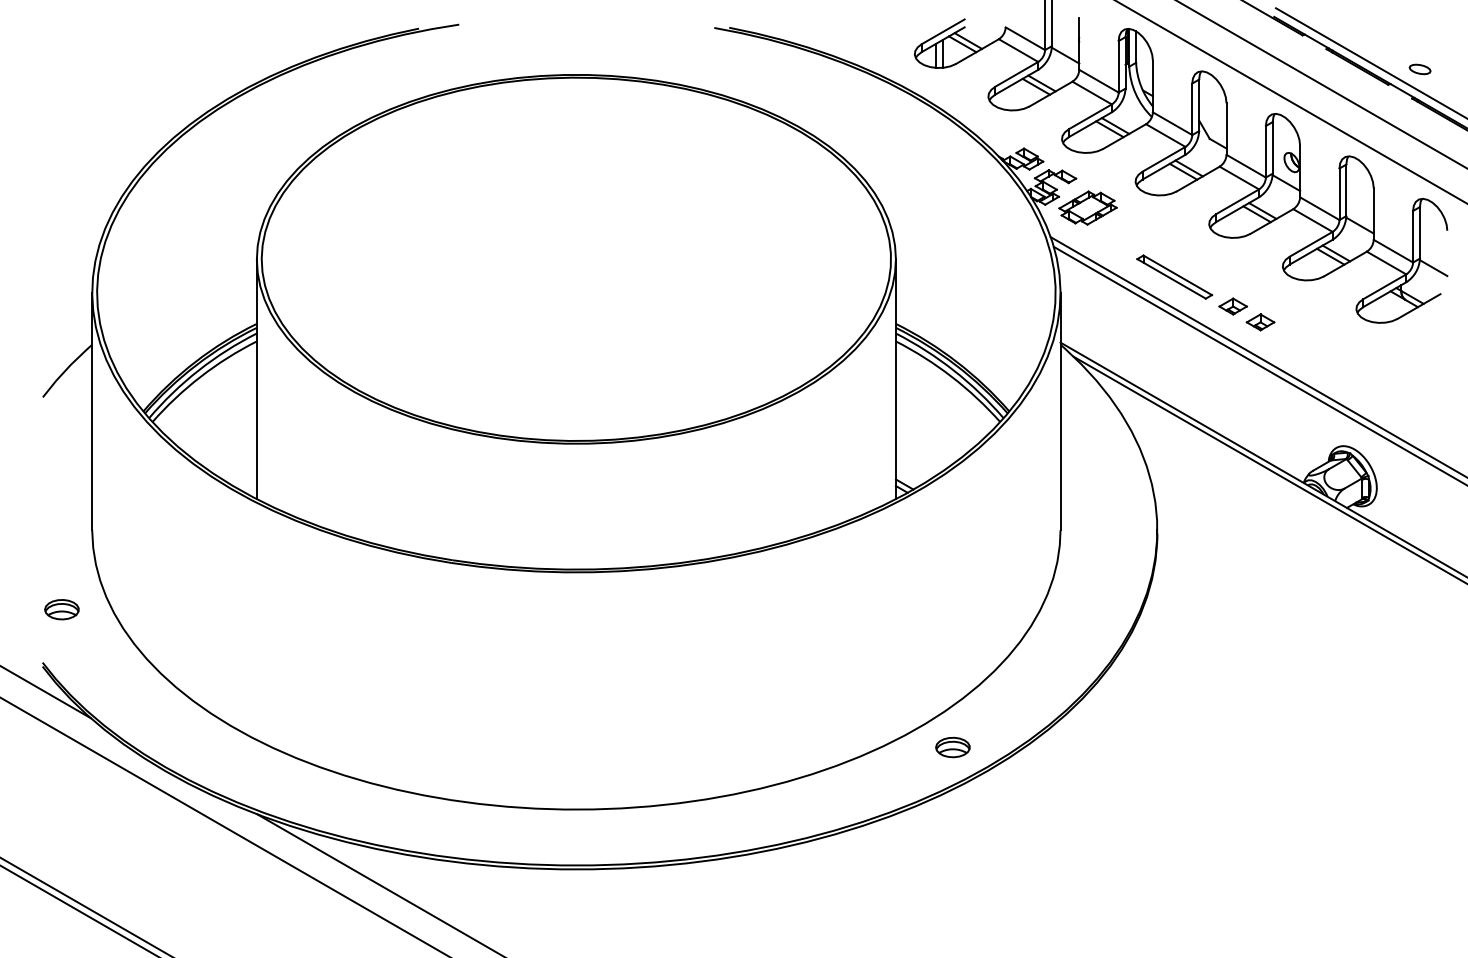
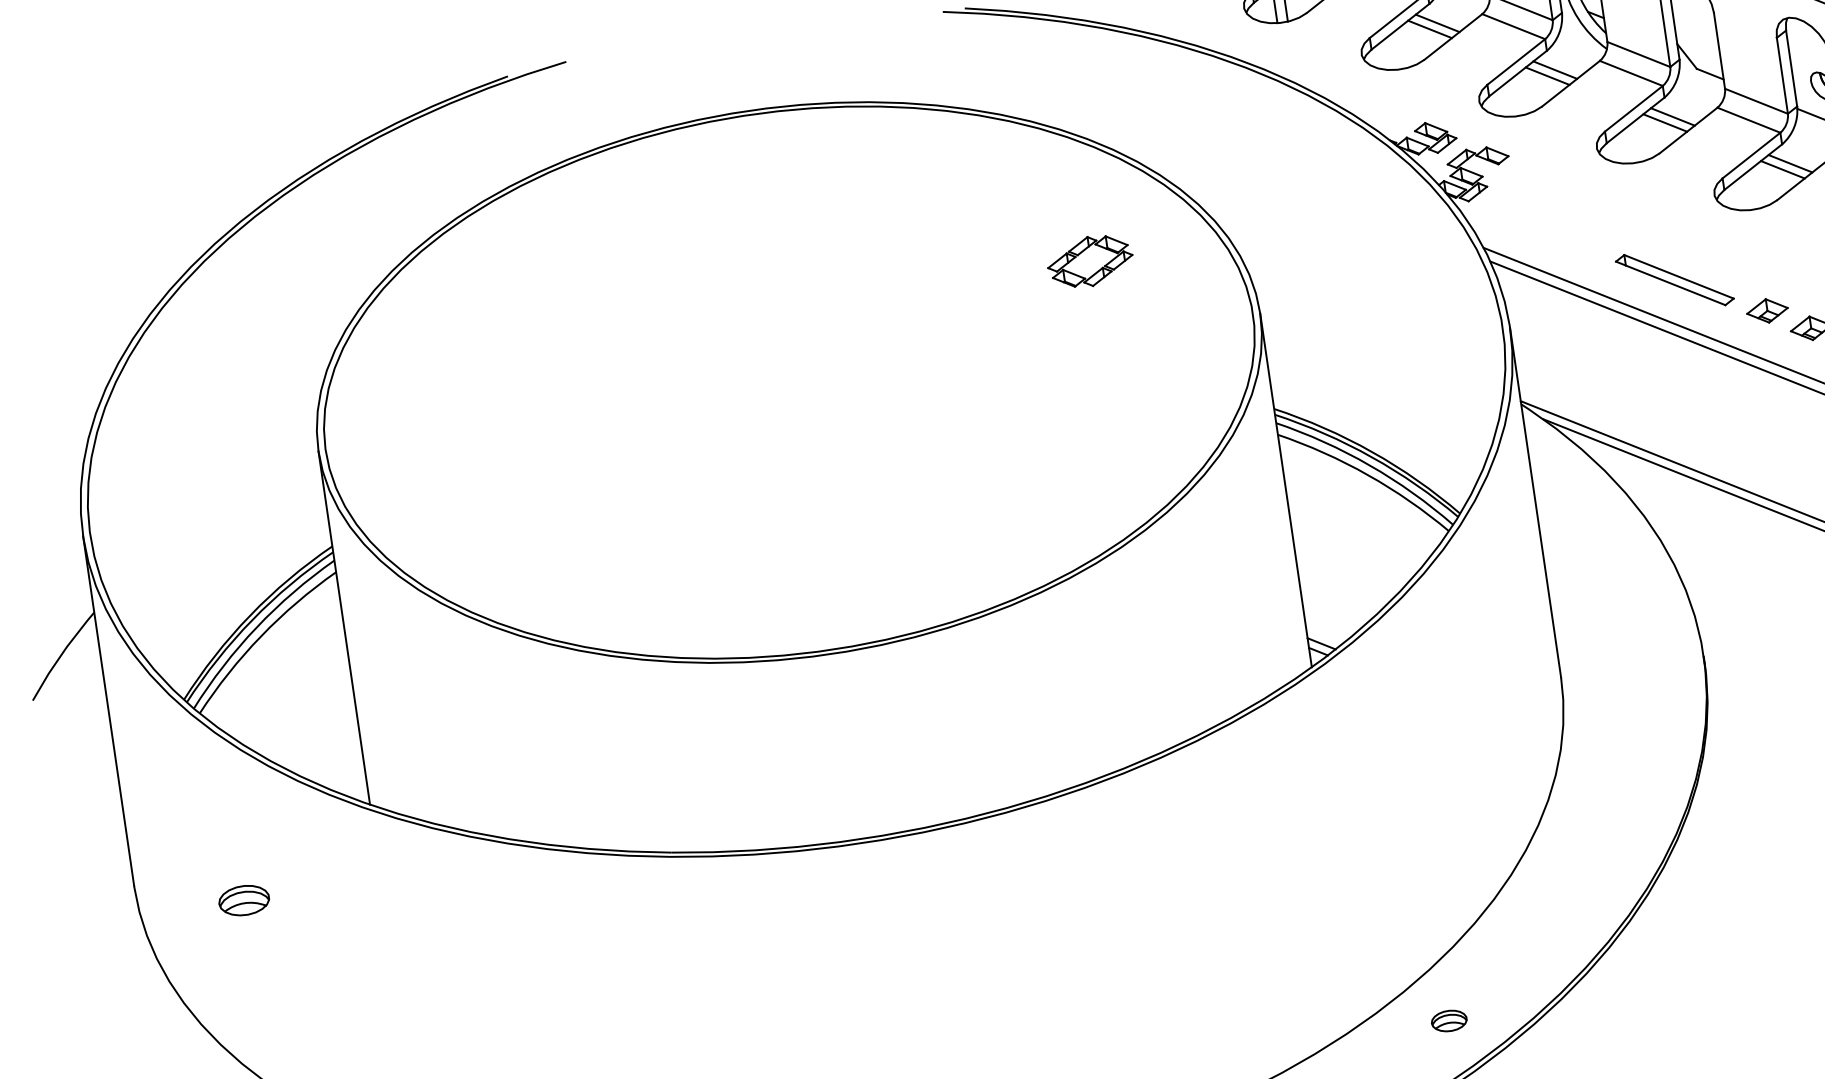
part: (1087, 207) -> (1089, 260), moved
part: (61, 609) -> (243, 900), moved
part: (952, 747) -> (1448, 1021), size x0.7

